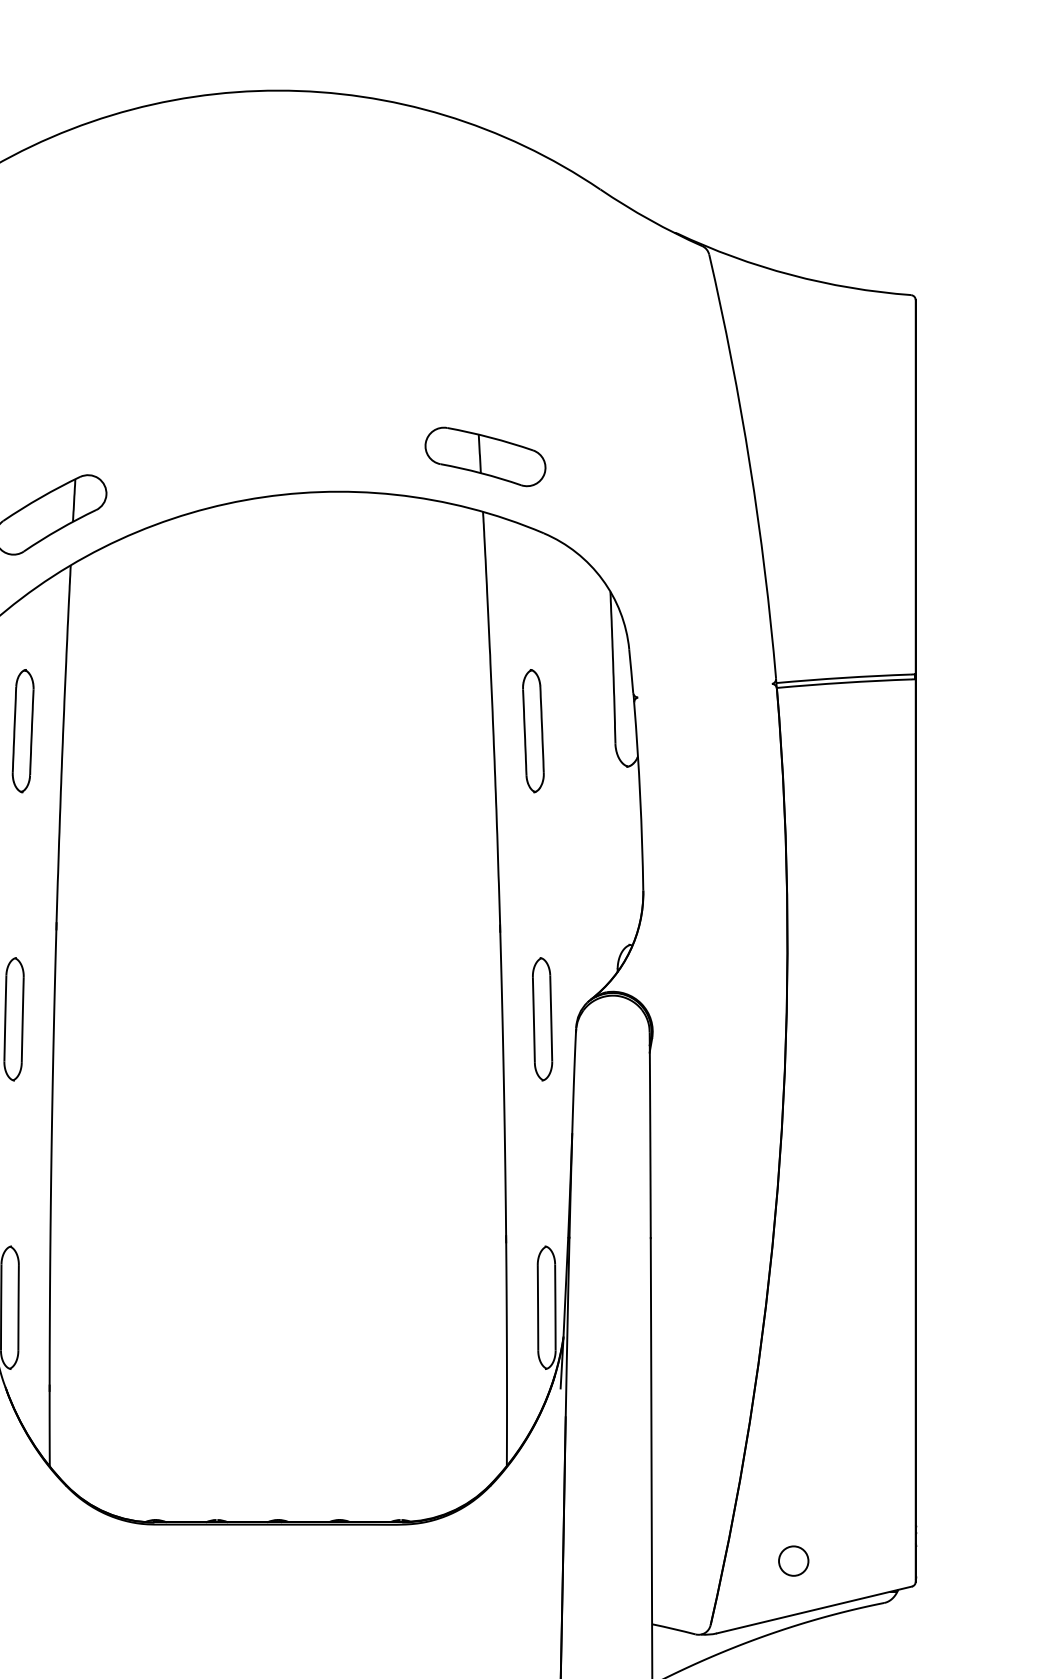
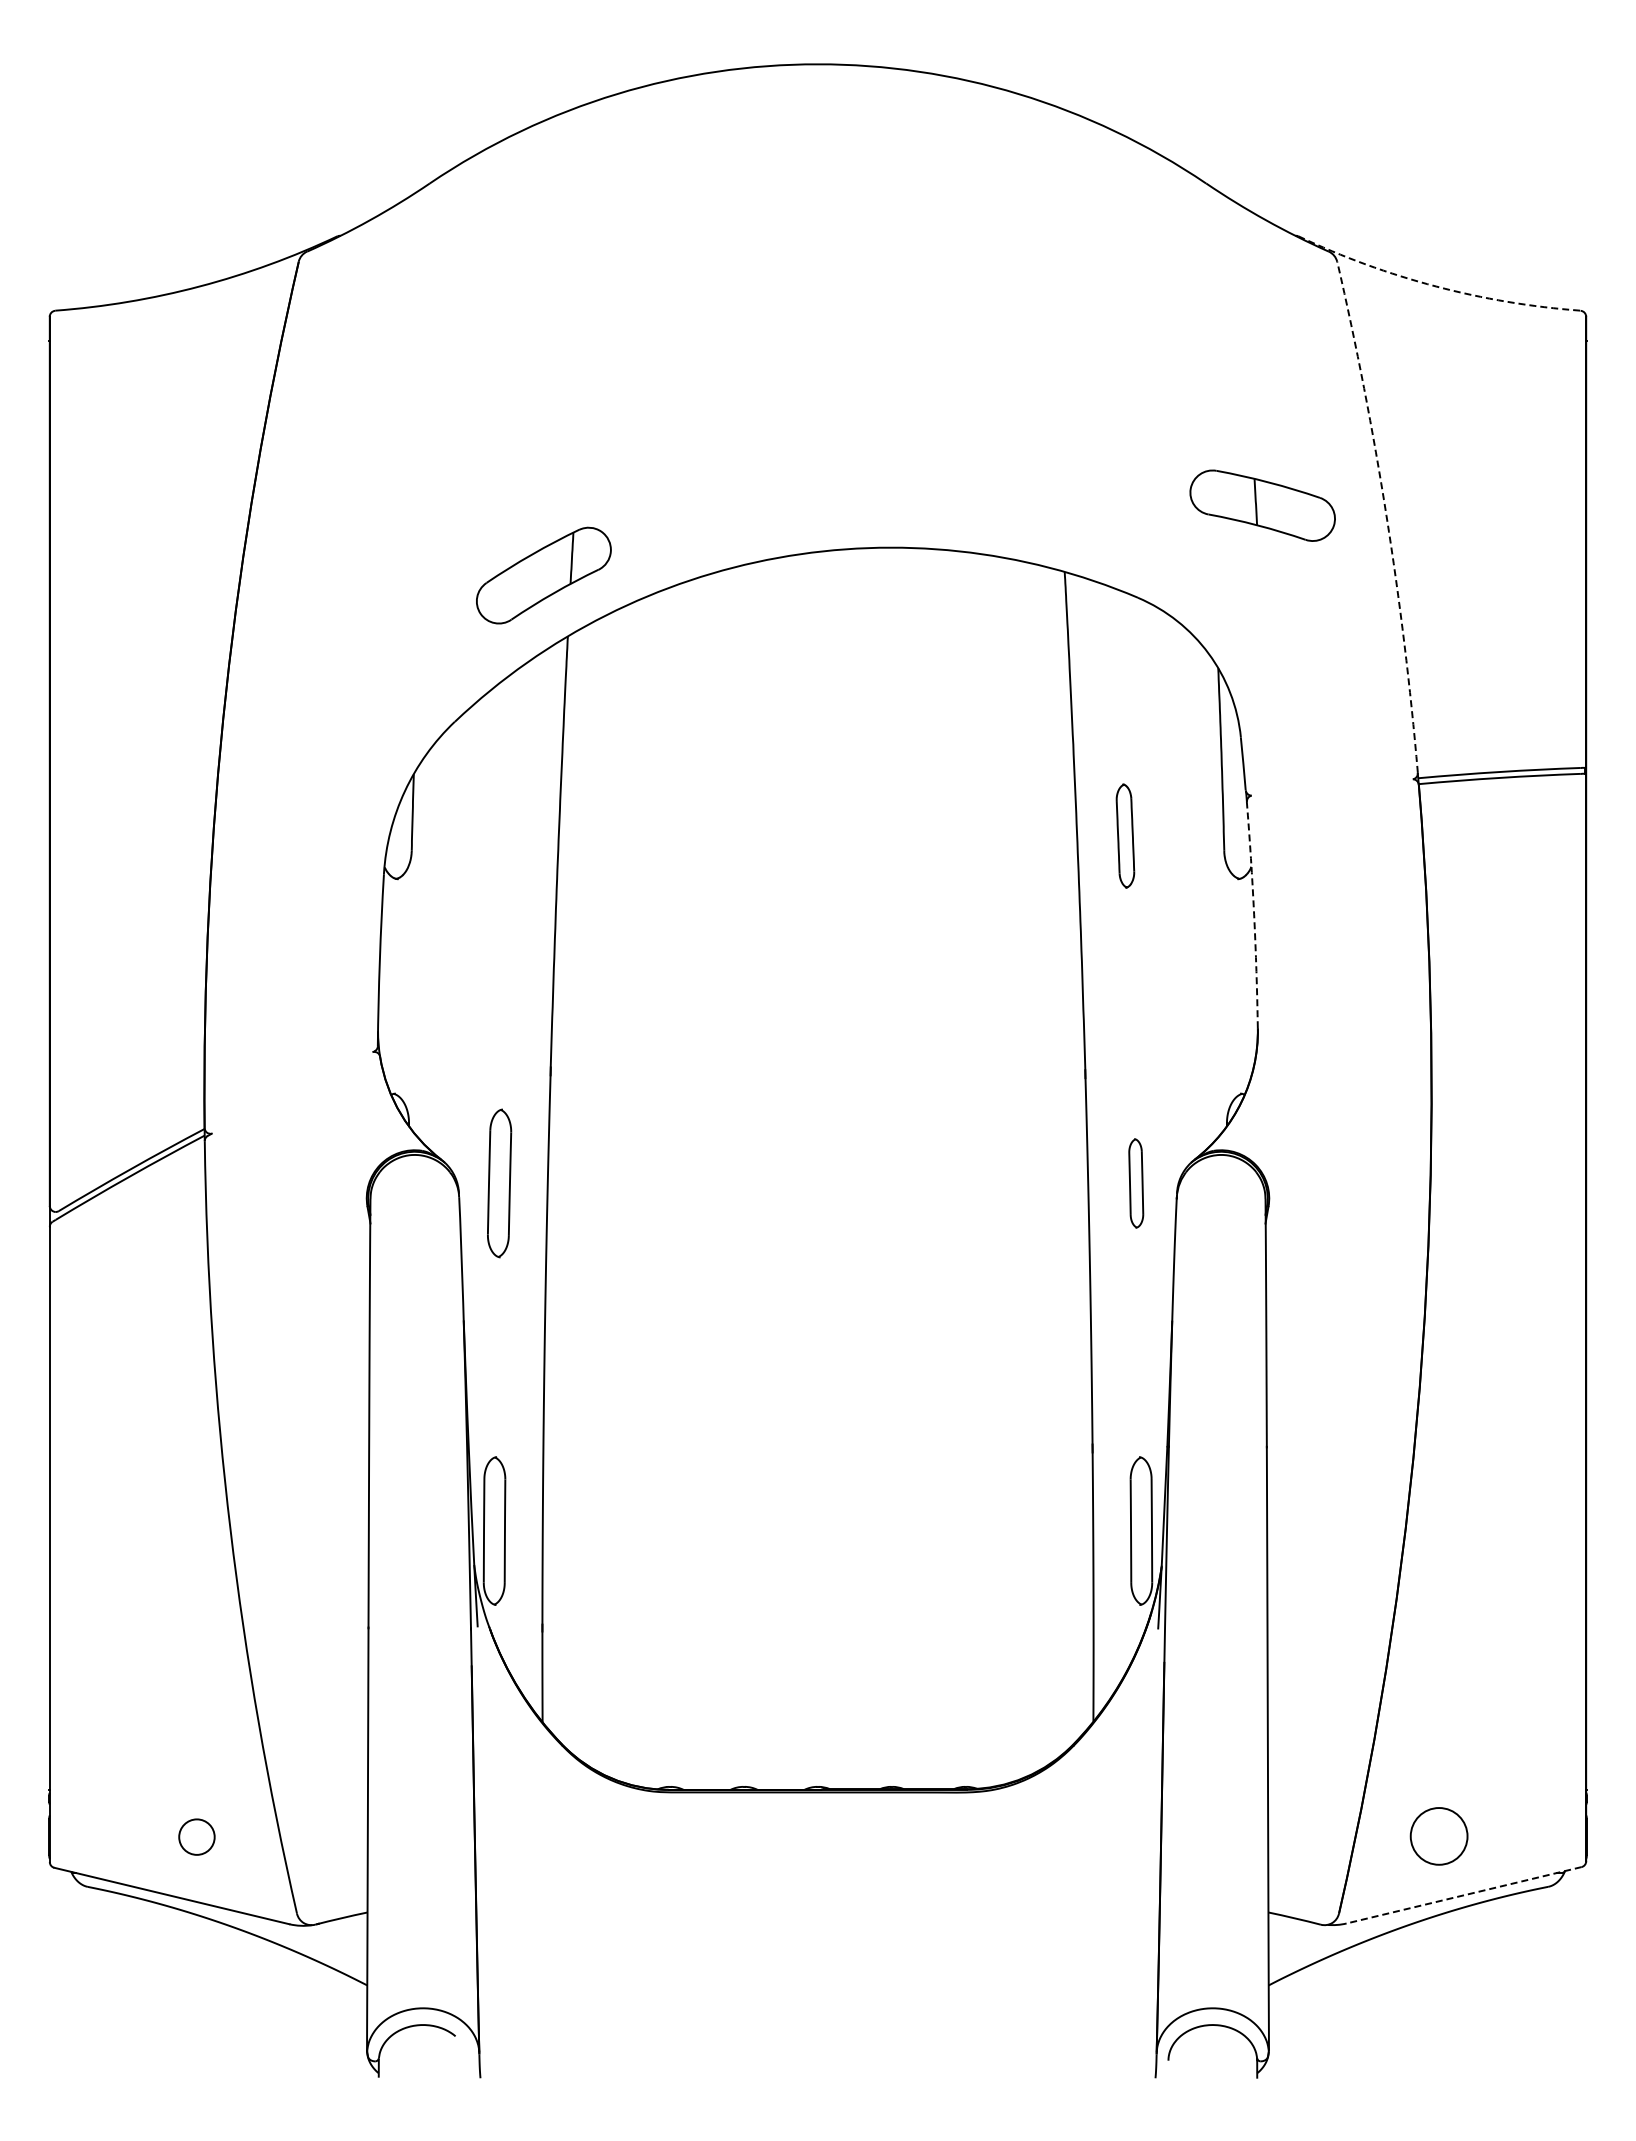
arc: (791, 275) -> (1436, 286), solid -> dashed
part: (485, 456) -> (1262, 505), moved
arc: (750, 465) -> (1386, 515), solid -> dashed
part: (23, 730) -> (510, 835), removed
part: (533, 730) -> (1125, 835), size x0.7
arc: (640, 796) -> (1254, 914), solid -> dashed
part: (541, 1019) -> (1135, 1183), size x0.6
circle: (793, 1561) -> (1438, 1836), size x1.6
line: (814, 1610) -> (1464, 1895), solid -> dashed

